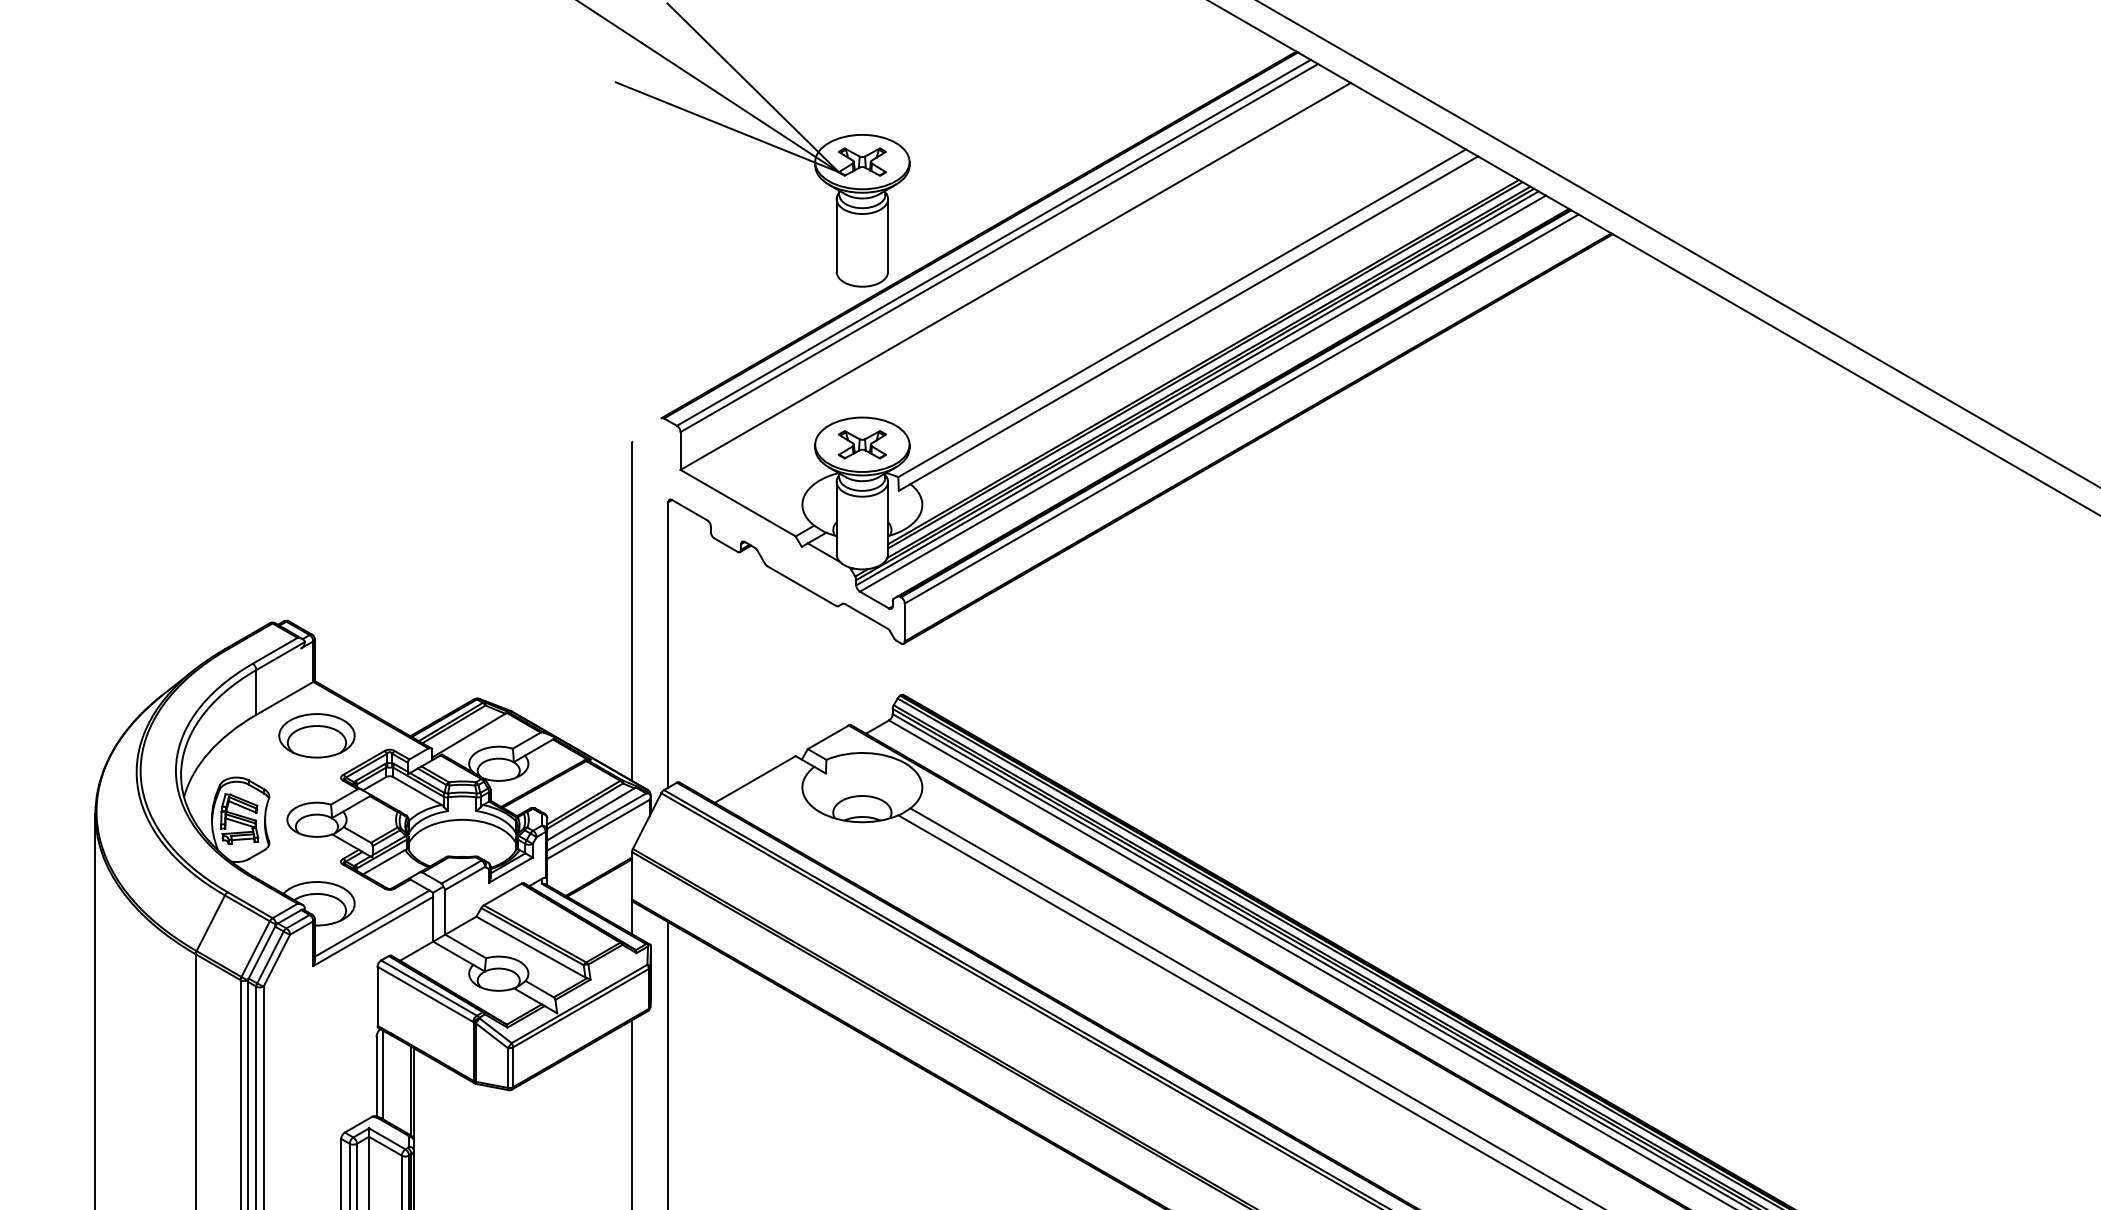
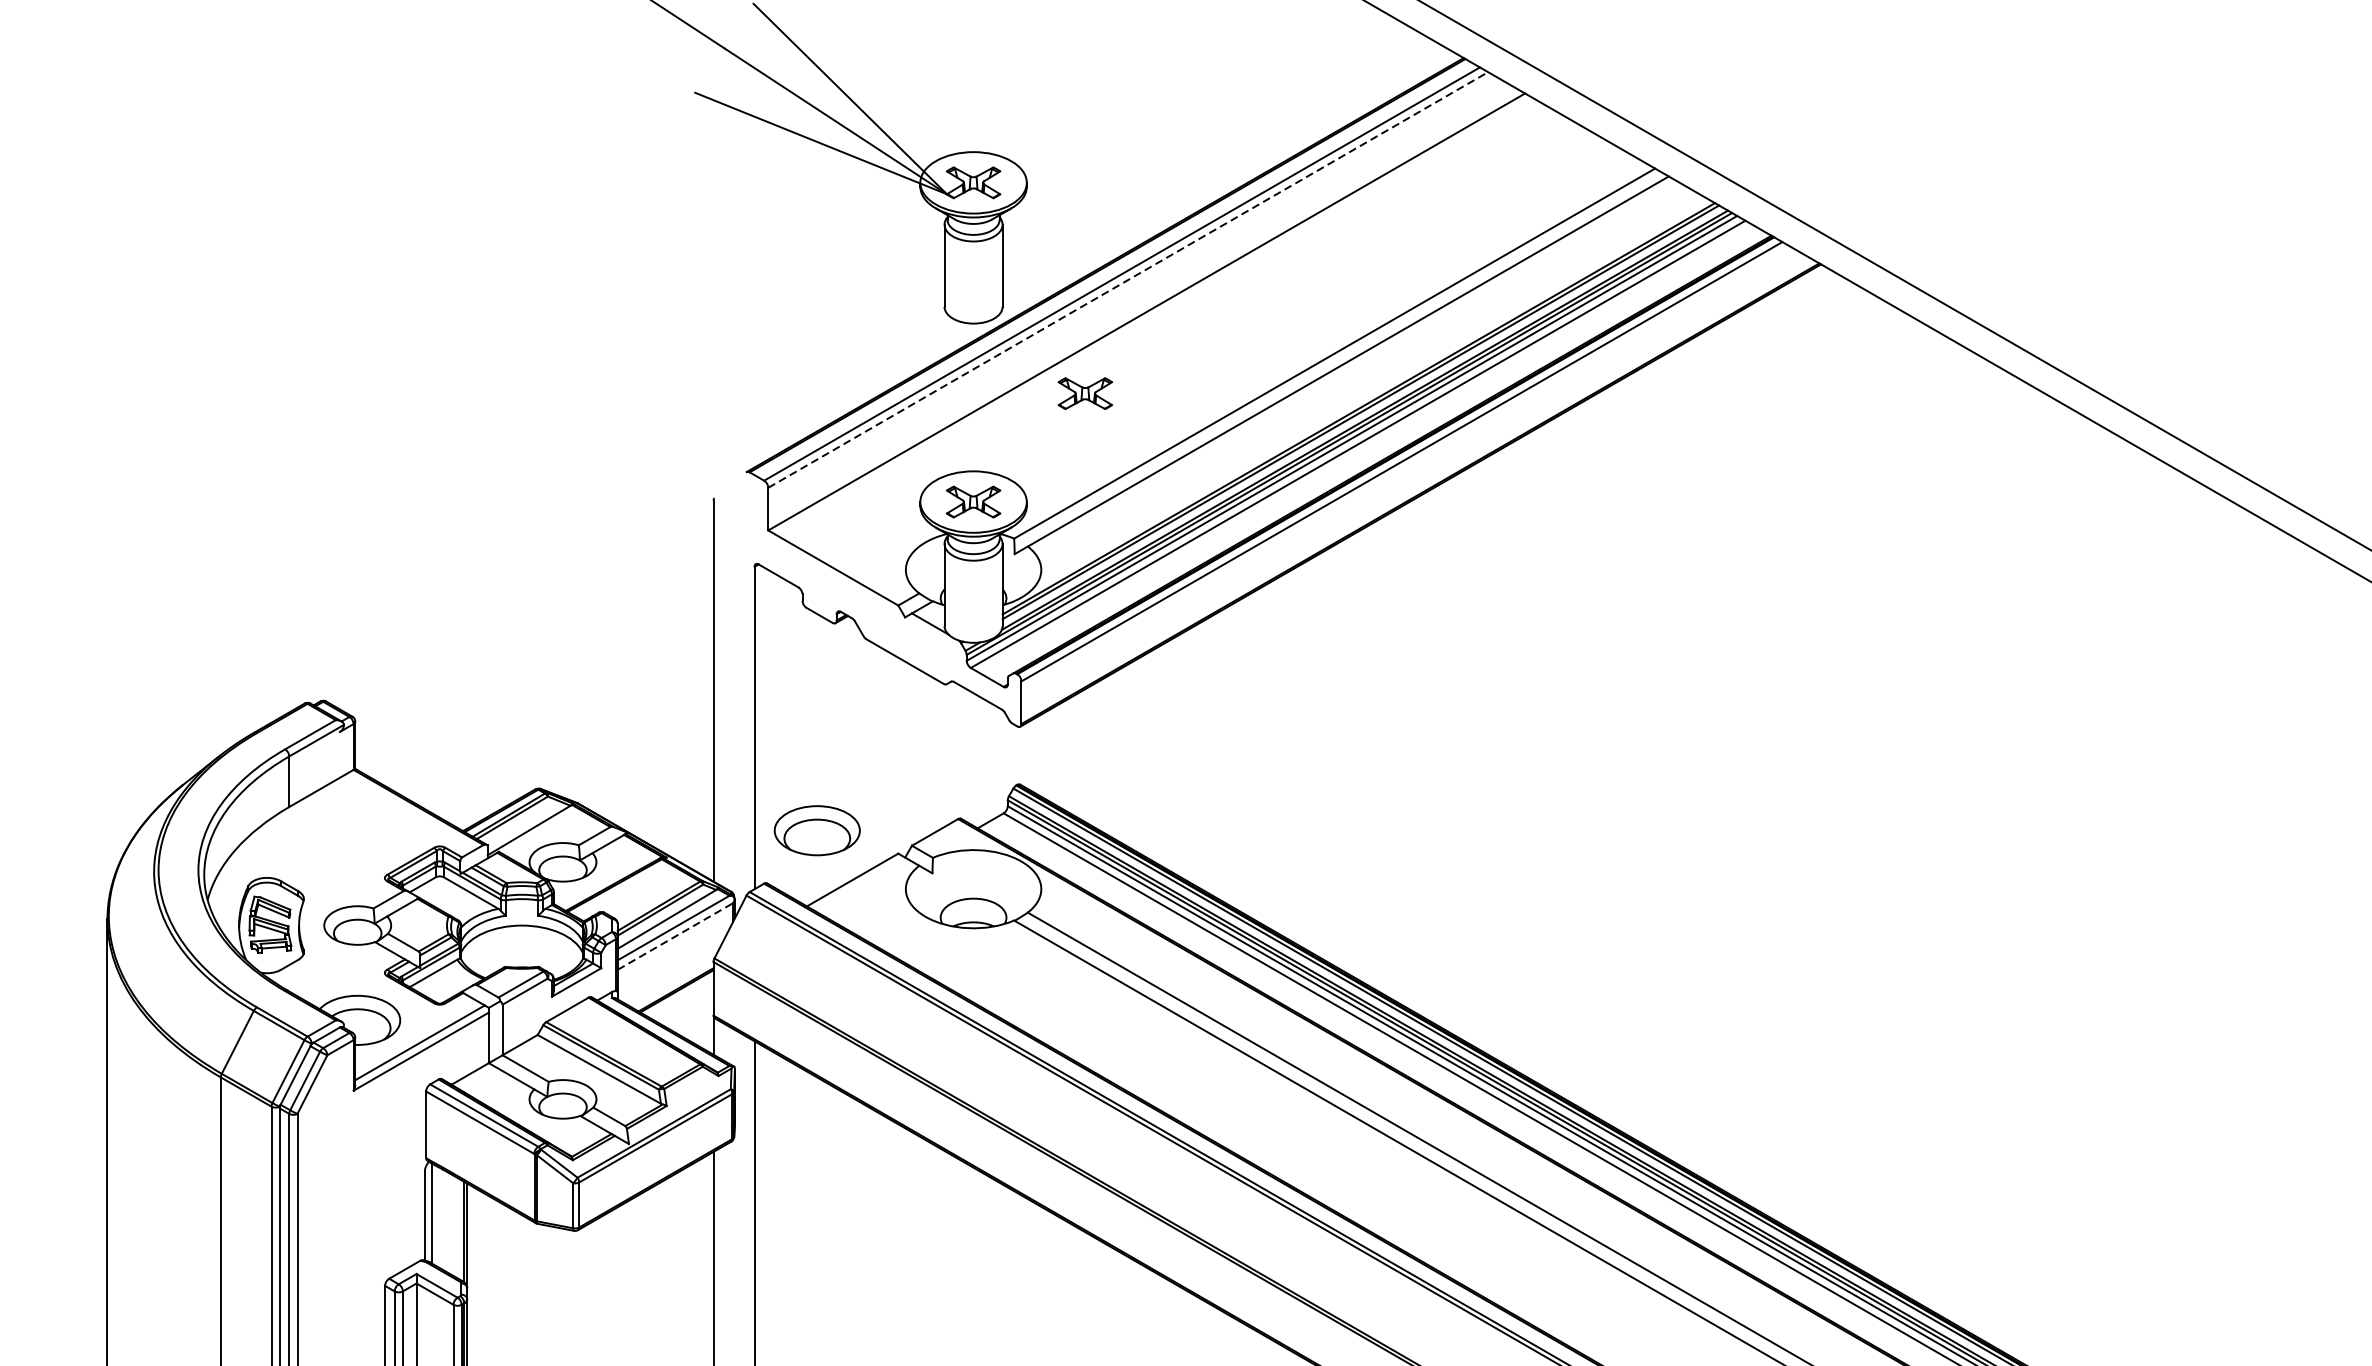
line: (999, 247) -> (1128, 279), solid -> dashed
part: (960, 348) -> (1084, 393), added
part: (316, 735) -> (816, 830), moved
line: (598, 829) -> (675, 936), solid -> dashed

